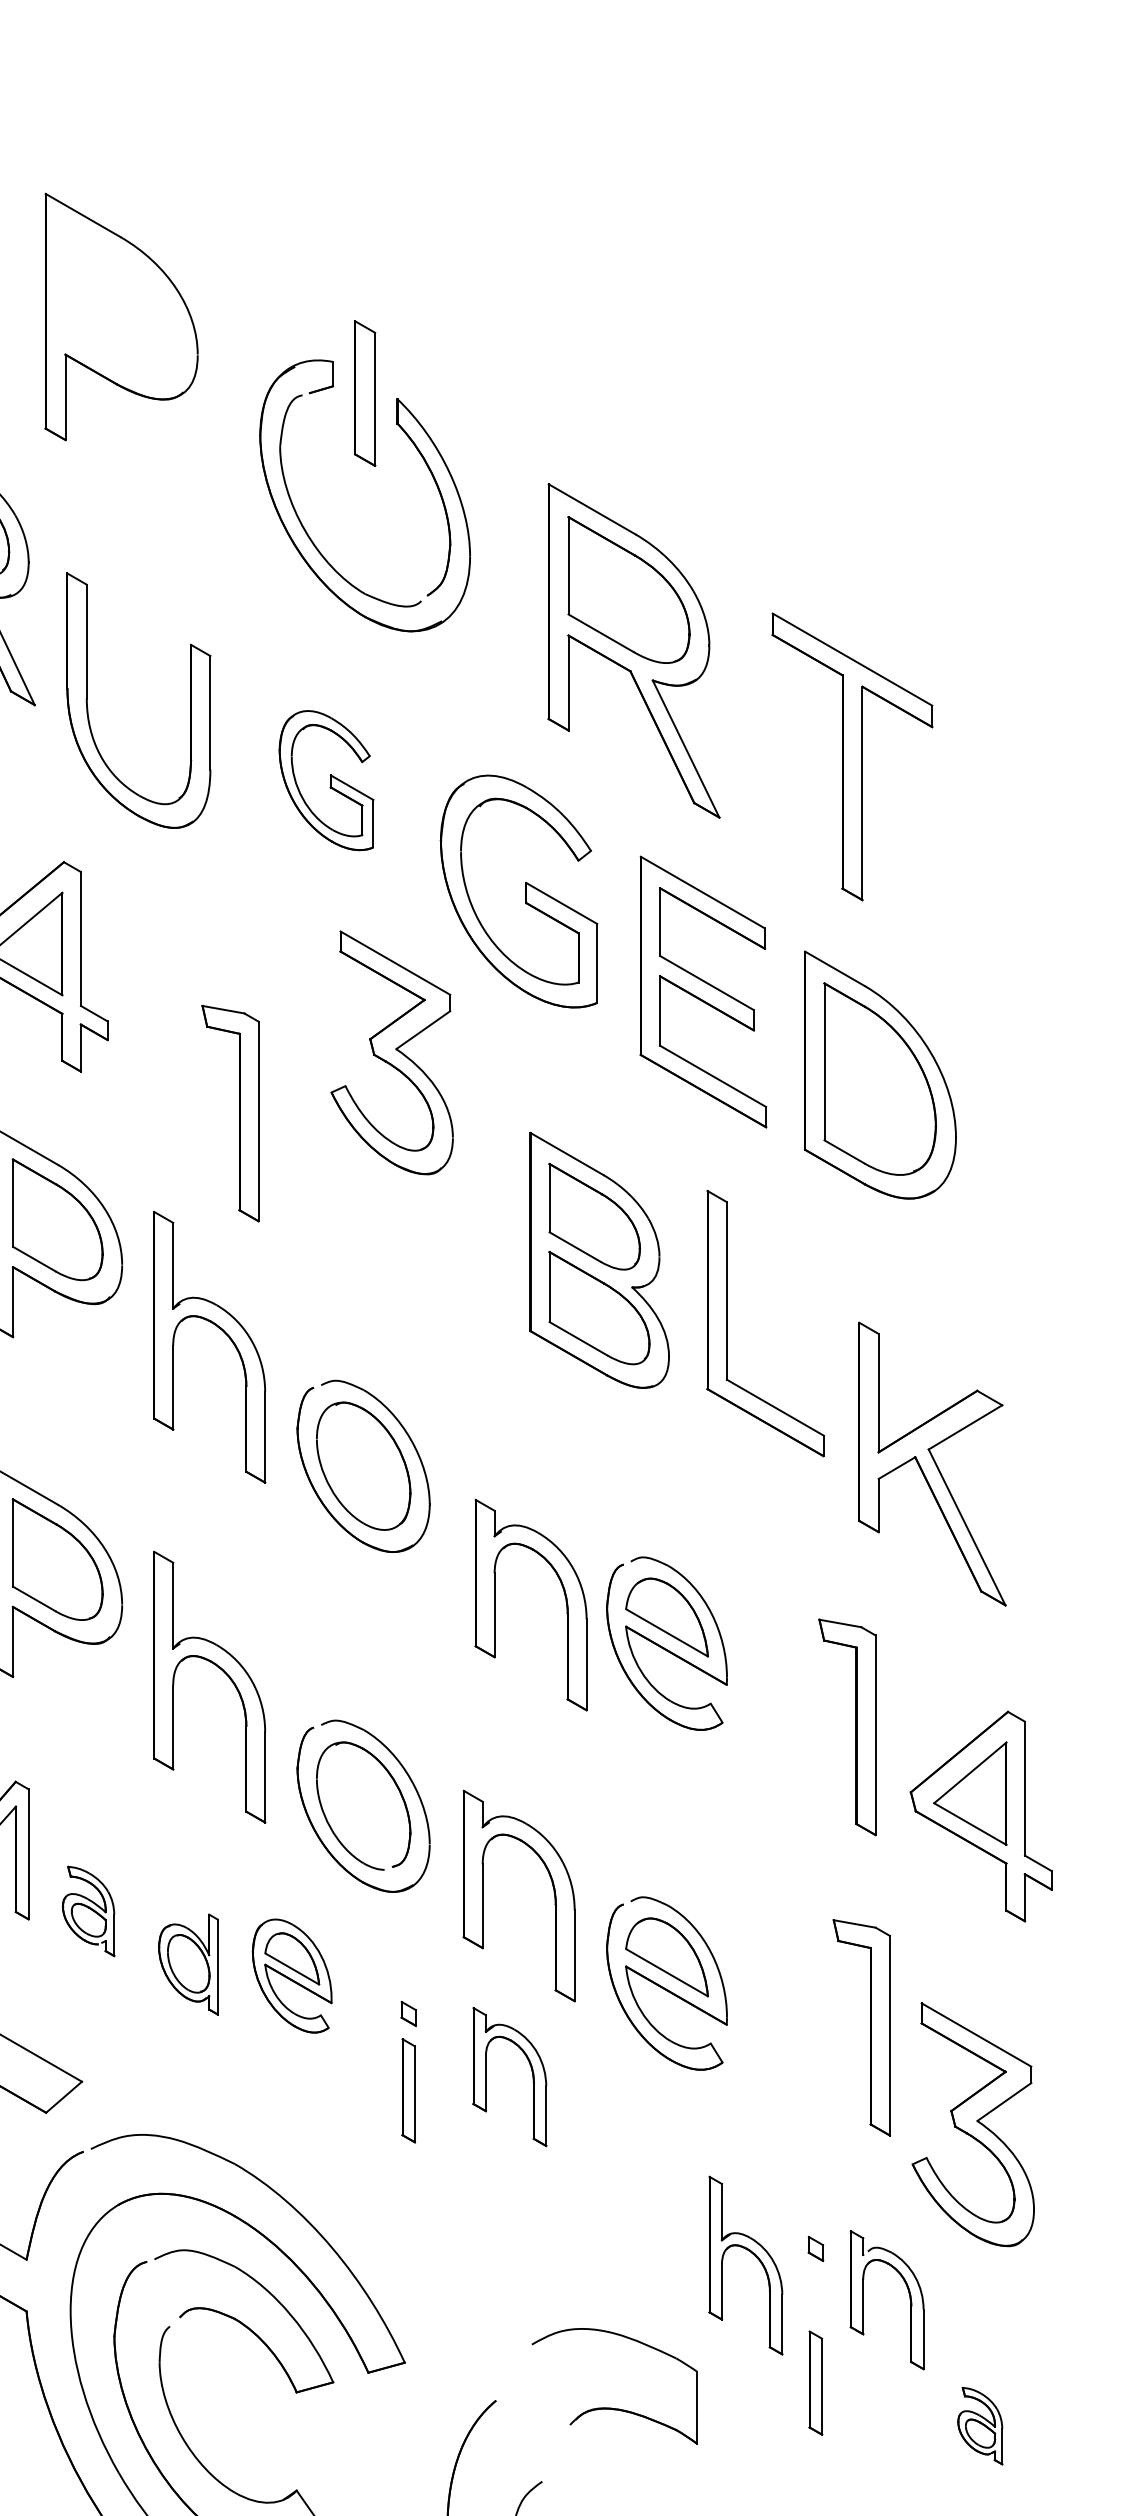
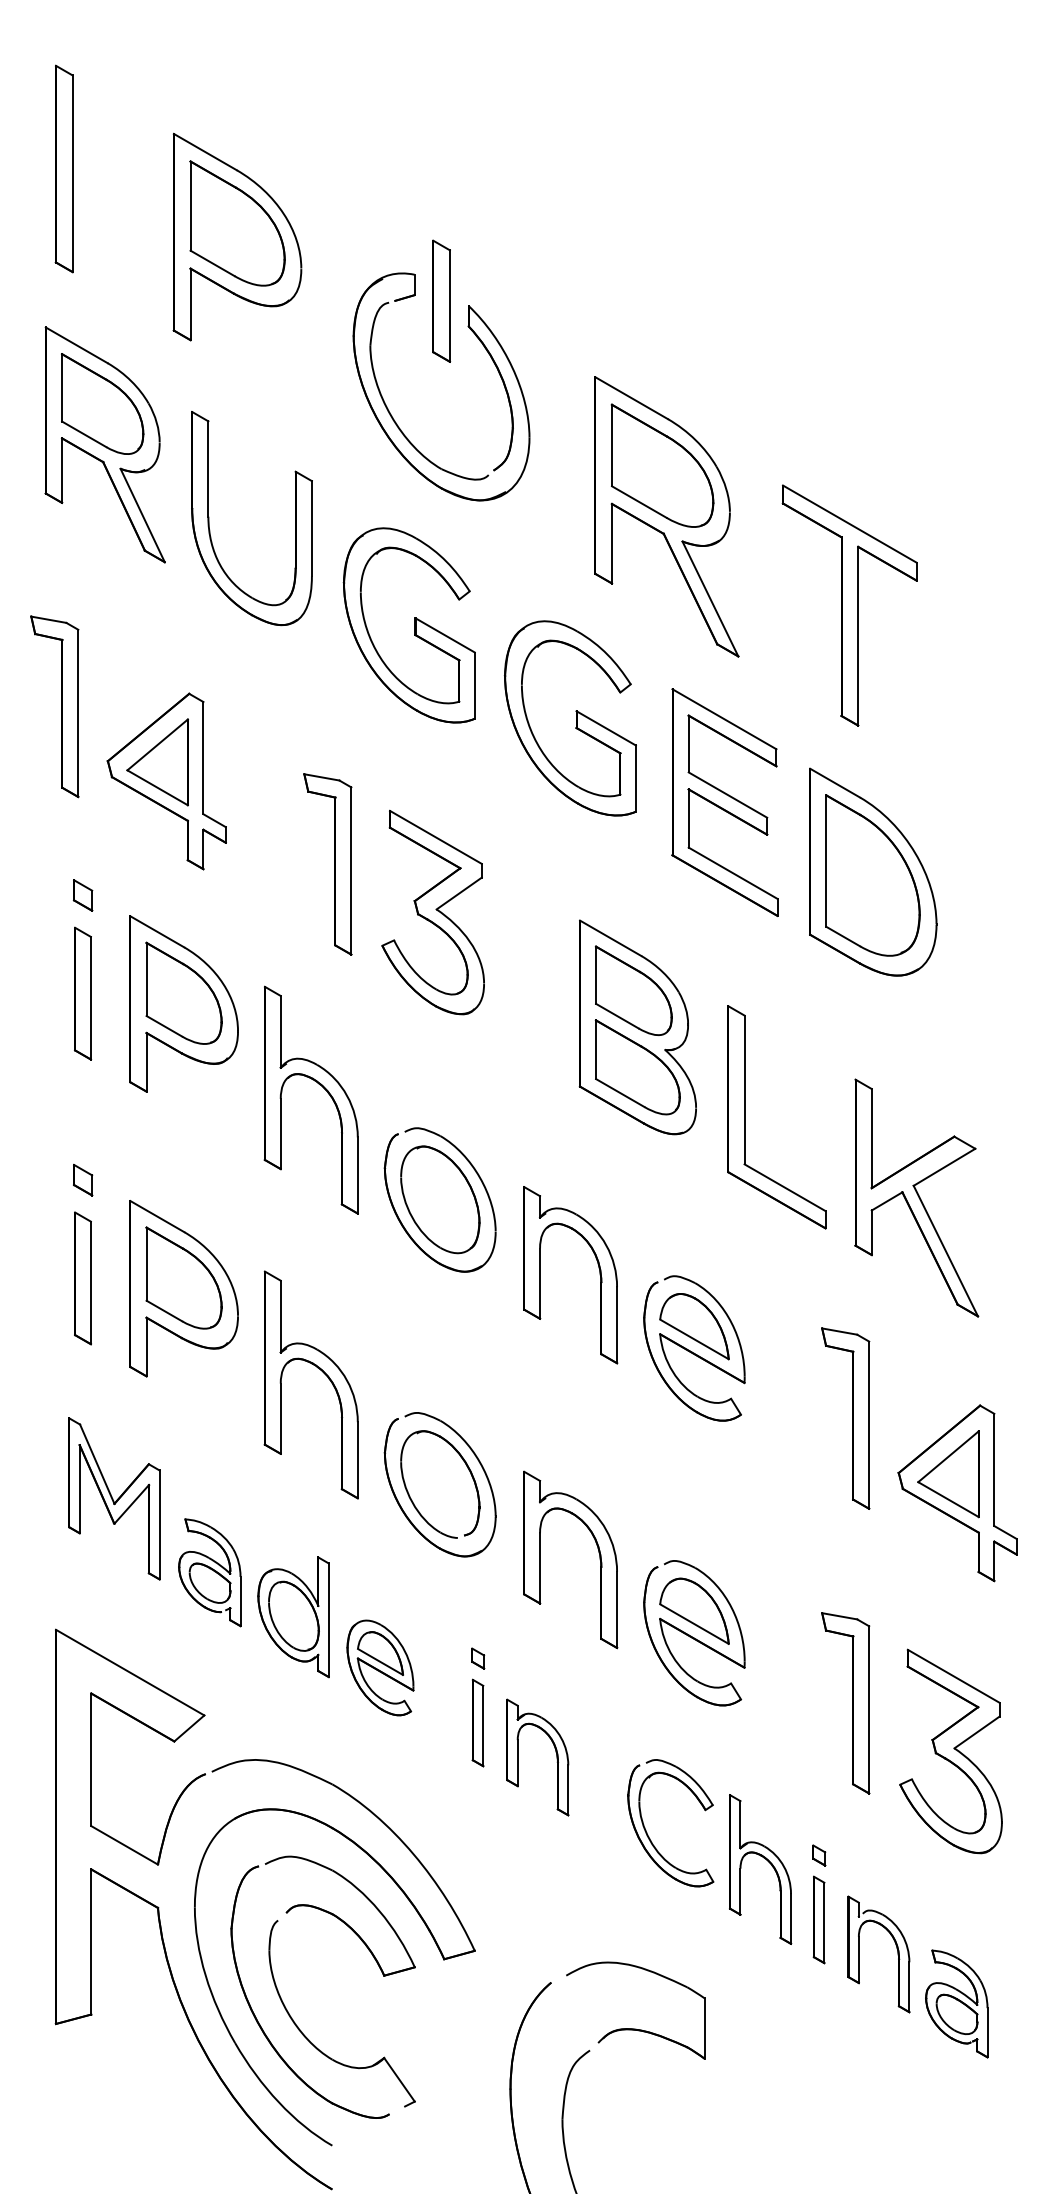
part: (121, 300) -> (237, 223), added
part: (88, 700) -> (209, 518), moved
part: (325, 780) -> (408, 625), size x1.67
part: (391, 1052) -> (432, 912), moved
part: (238, 1113) -> (334, 864), moved
part: (727, 1323) -> (745, 1117), moved
part: (564, 1597) -> (598, 1268), moved
part: (88, 1911) -> (209, 1572), size x1.43
part: (188, 1964) -> (293, 1617), size x1.43
part: (292, 1975) -> (380, 1667), moved
part: (870, 2028) -> (852, 1703), moved
part: (530, 2071) -> (555, 1752), moved
part: (612, 2223) -> (648, 1834), added
part: (908, 2293) -> (896, 1948), moved
part: (815, 2382) -> (818, 1919), moved
part: (614, 2407) -> (635, 2028), moved
part: (979, 2425) -> (956, 2003), size x1.67

